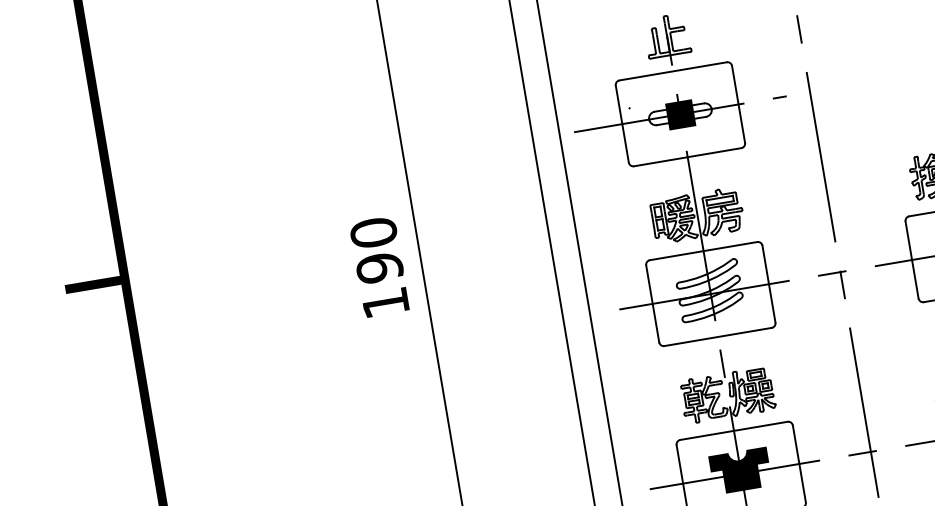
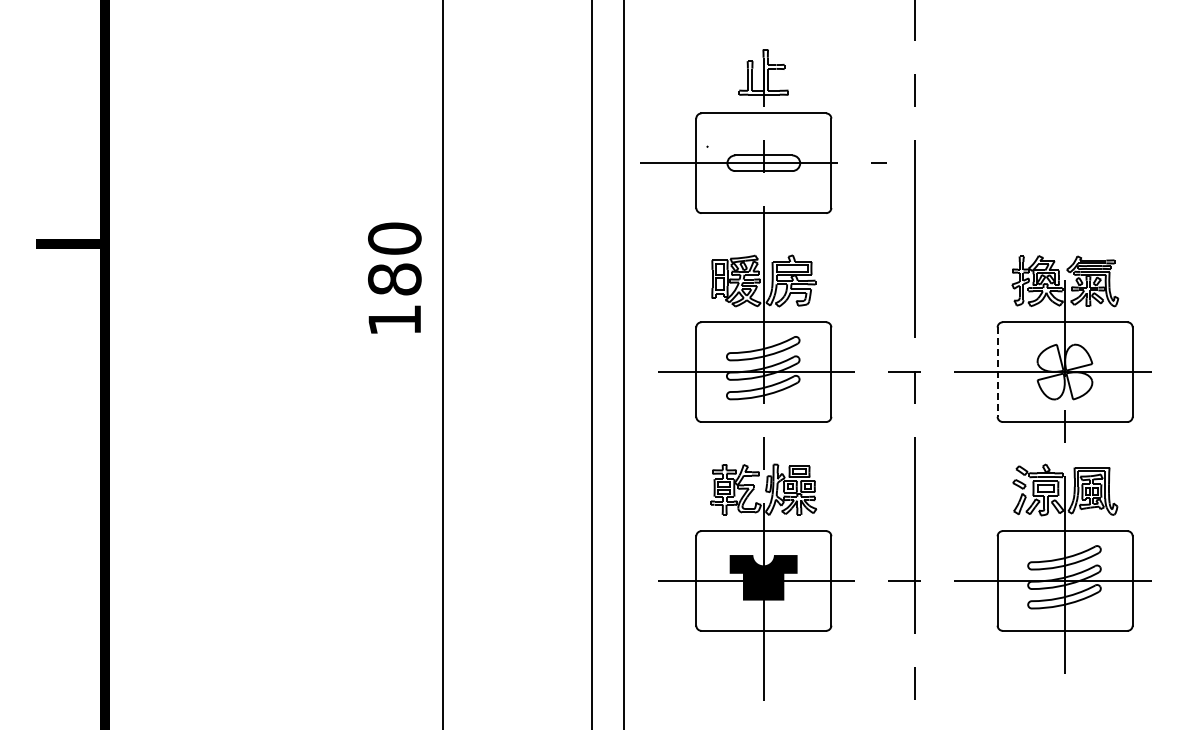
fill: (680, 114) -> (763, 163), removed
line: (912, 260) -> (997, 372), solid -> dashed
text: (379, 268) -> (394, 279), 190 -> 180

